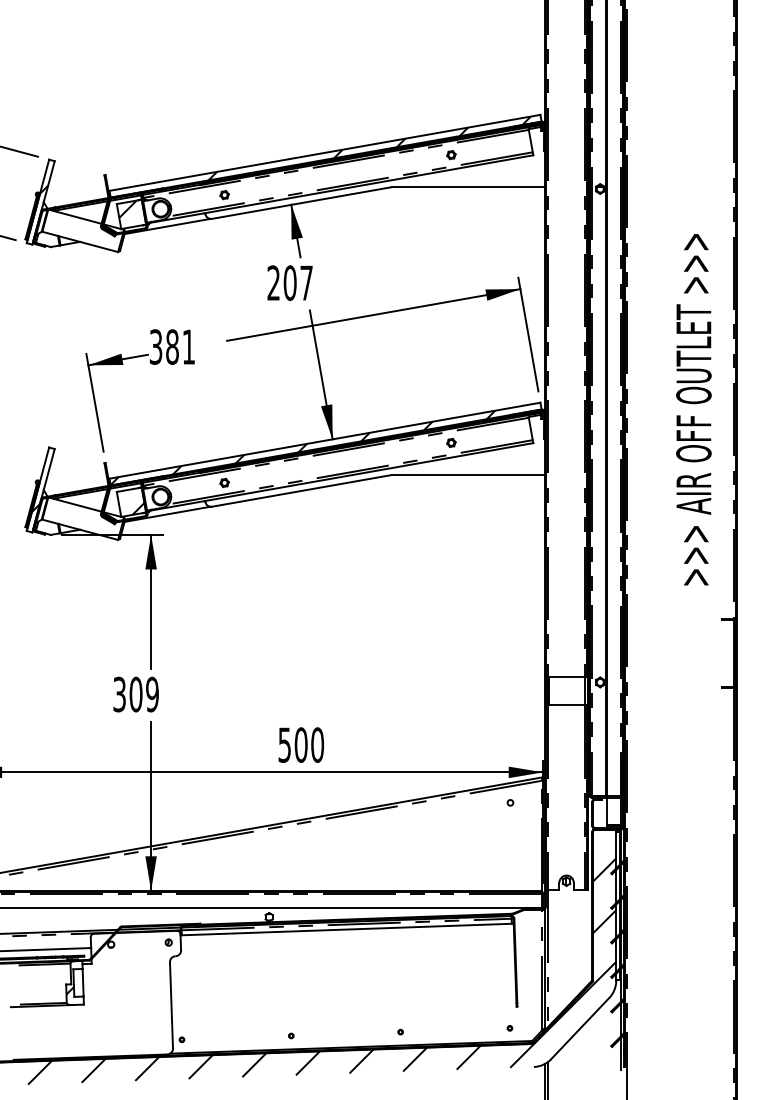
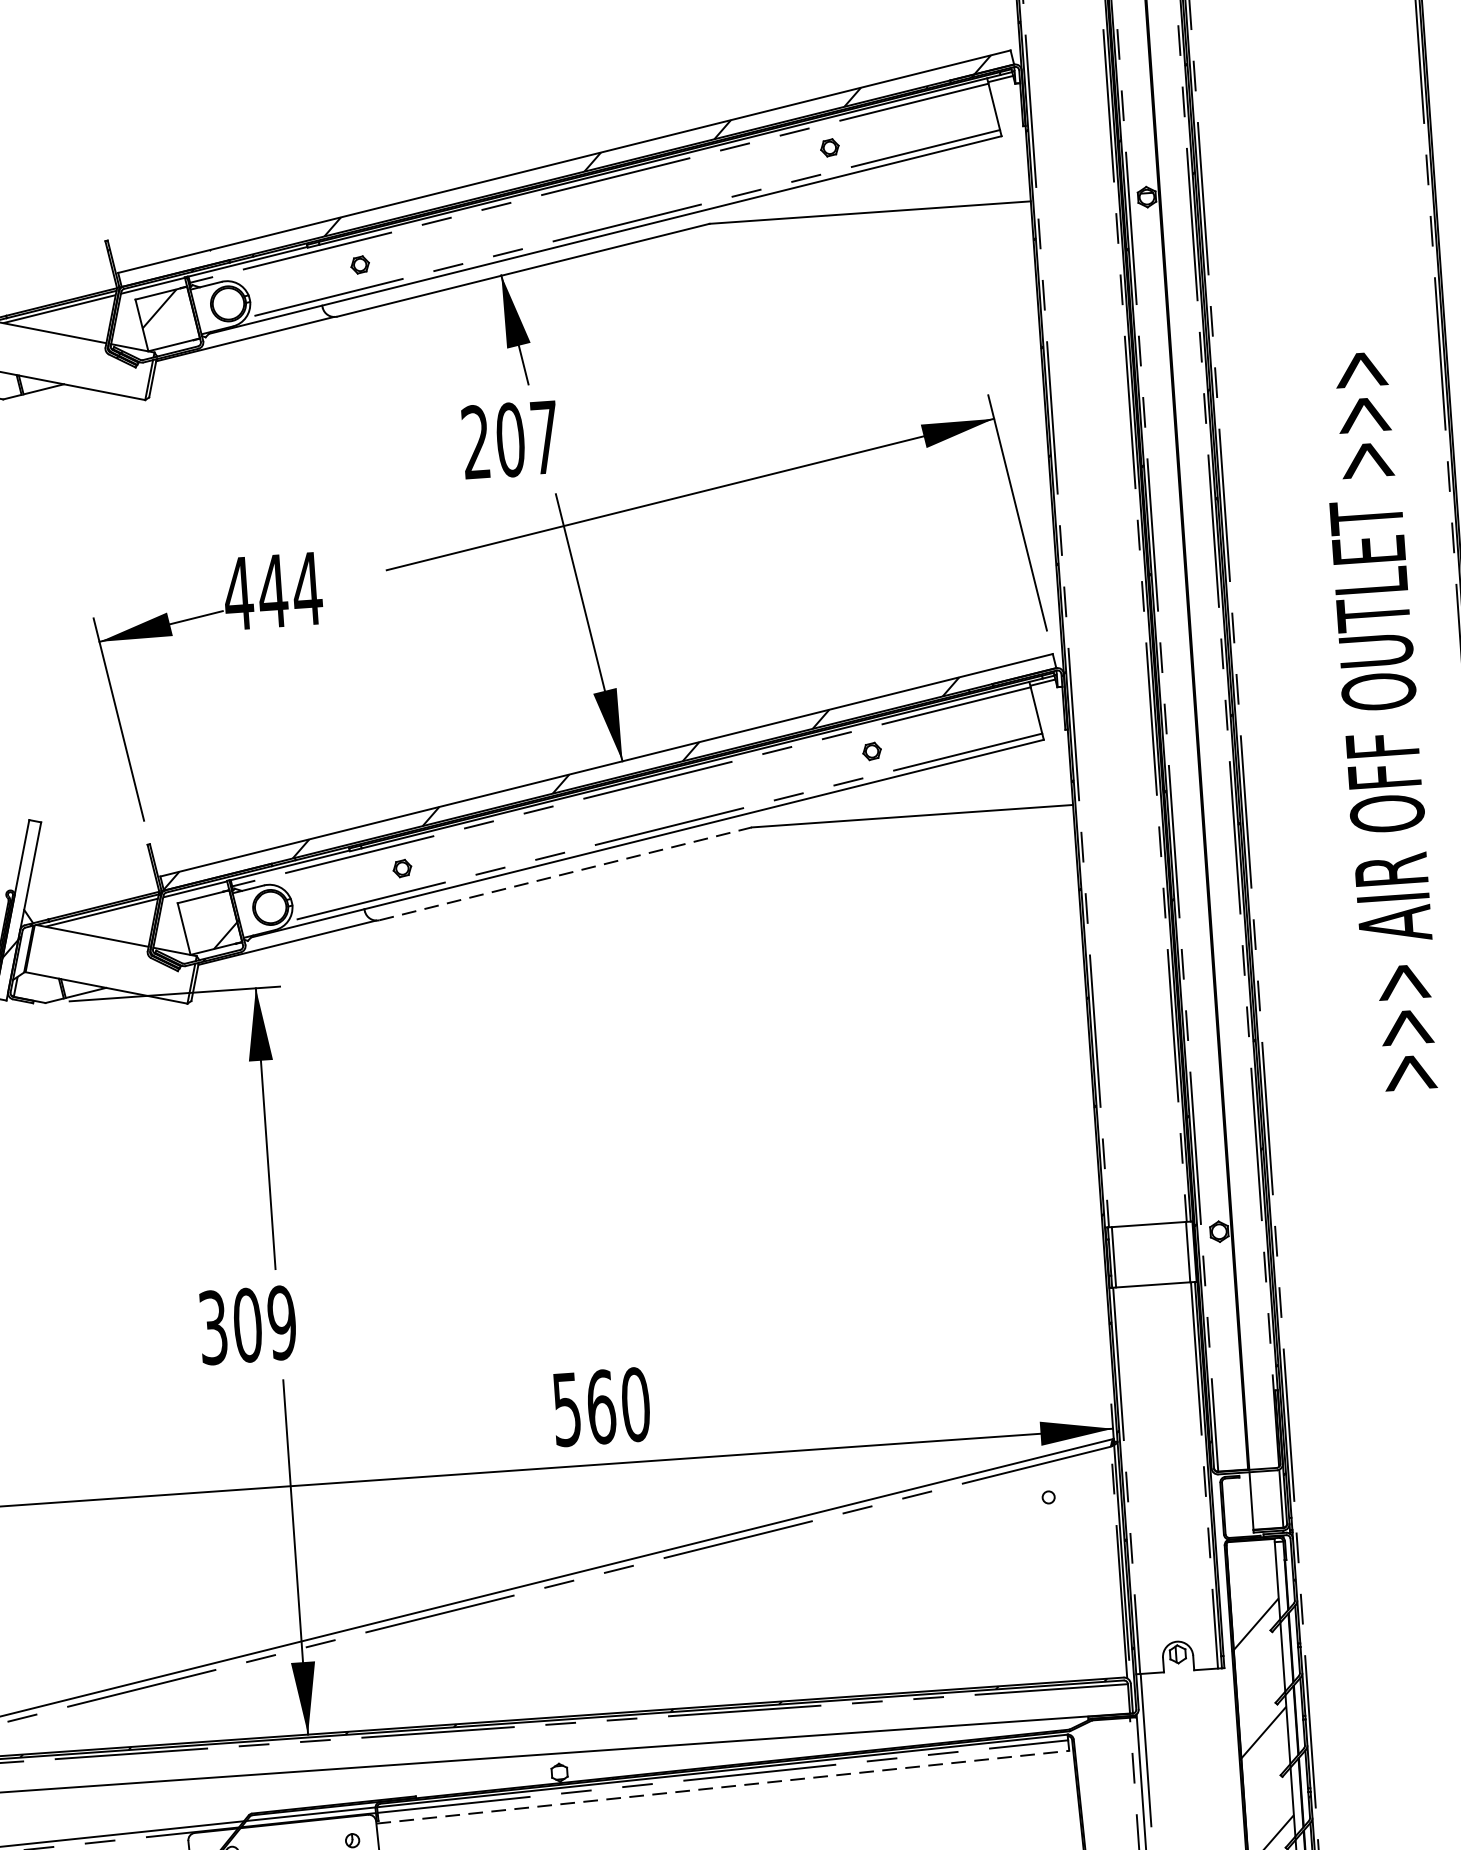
text: (172, 346) -> (273, 590), 381 -> 444
text: (693, 409) -> (1380, 721), moved
line: (302, 490) -> (566, 872), solid -> dashed
text: (300, 744) -> (599, 1405), 500 -> 560
line: (346, 929) -> (723, 1787), solid -> dashed

